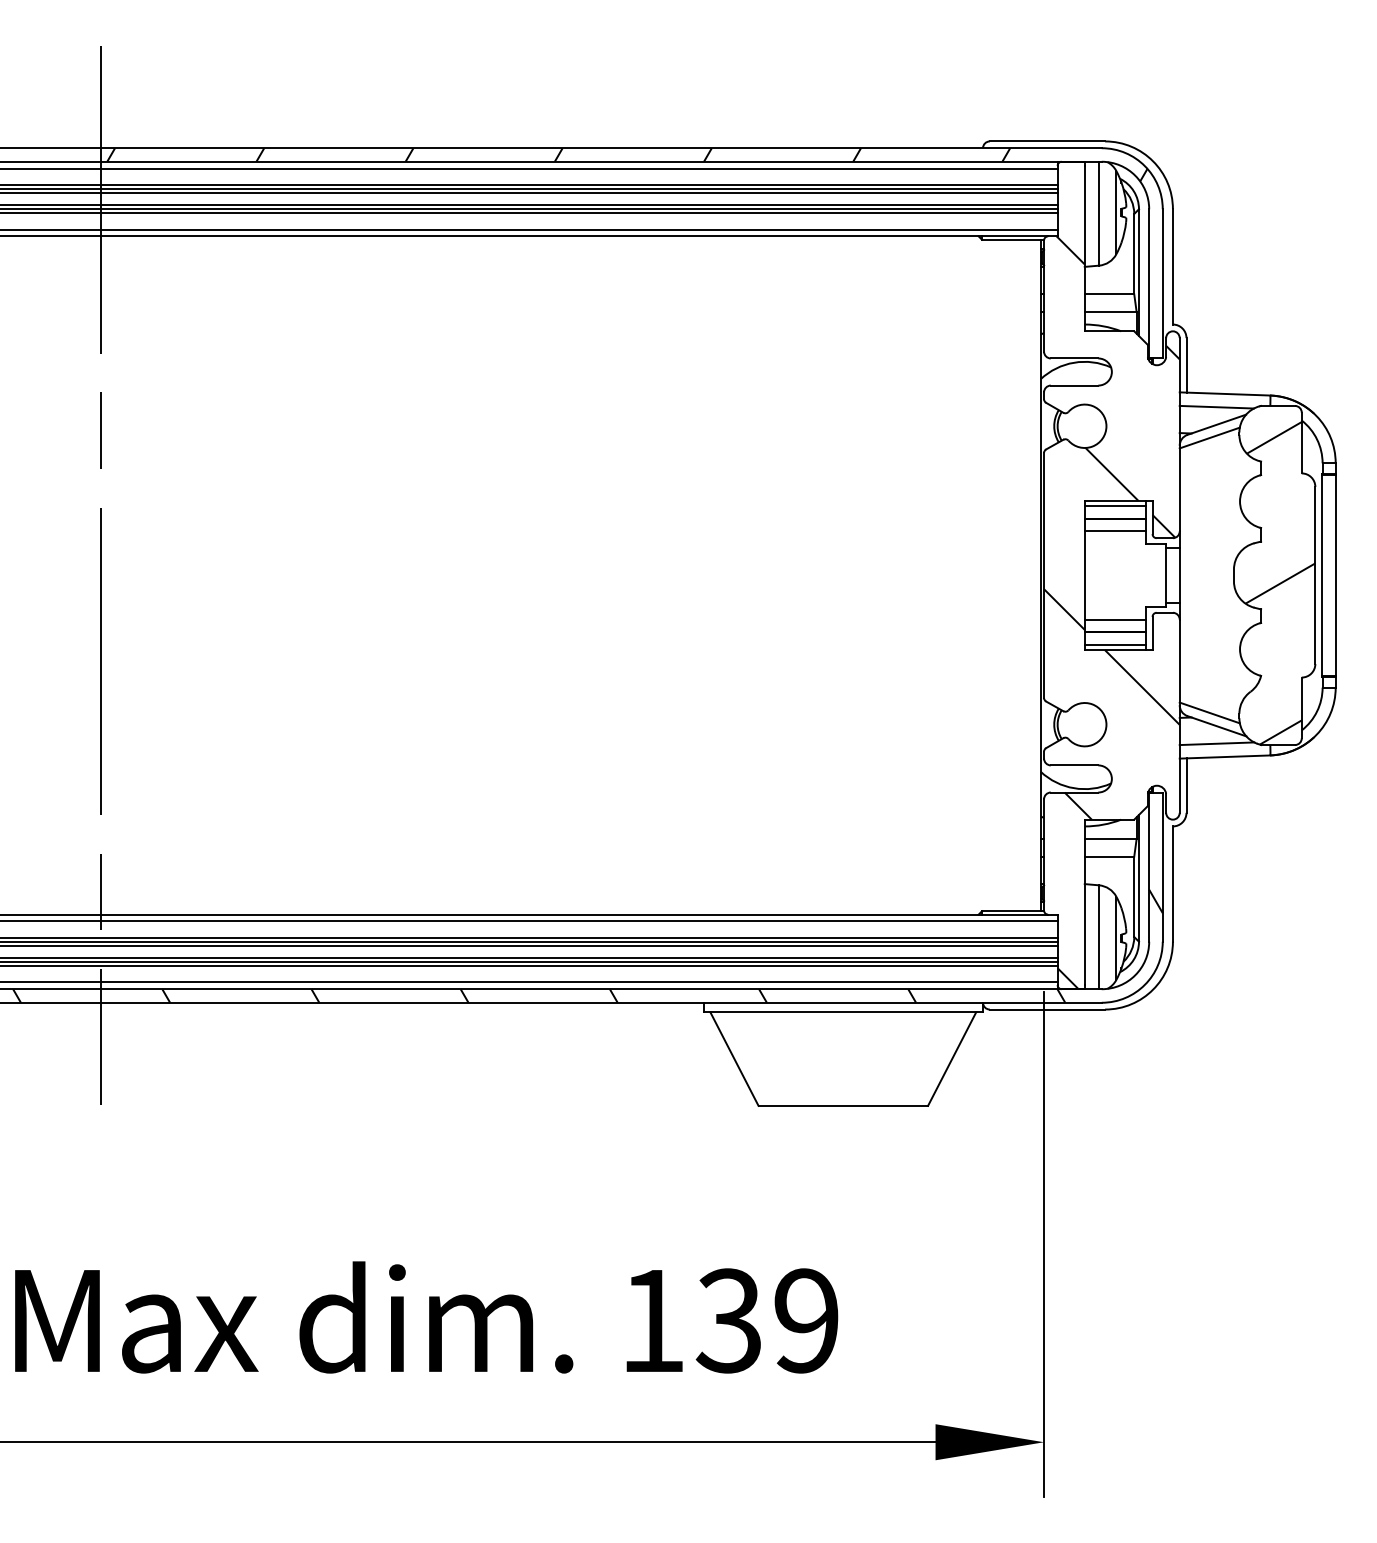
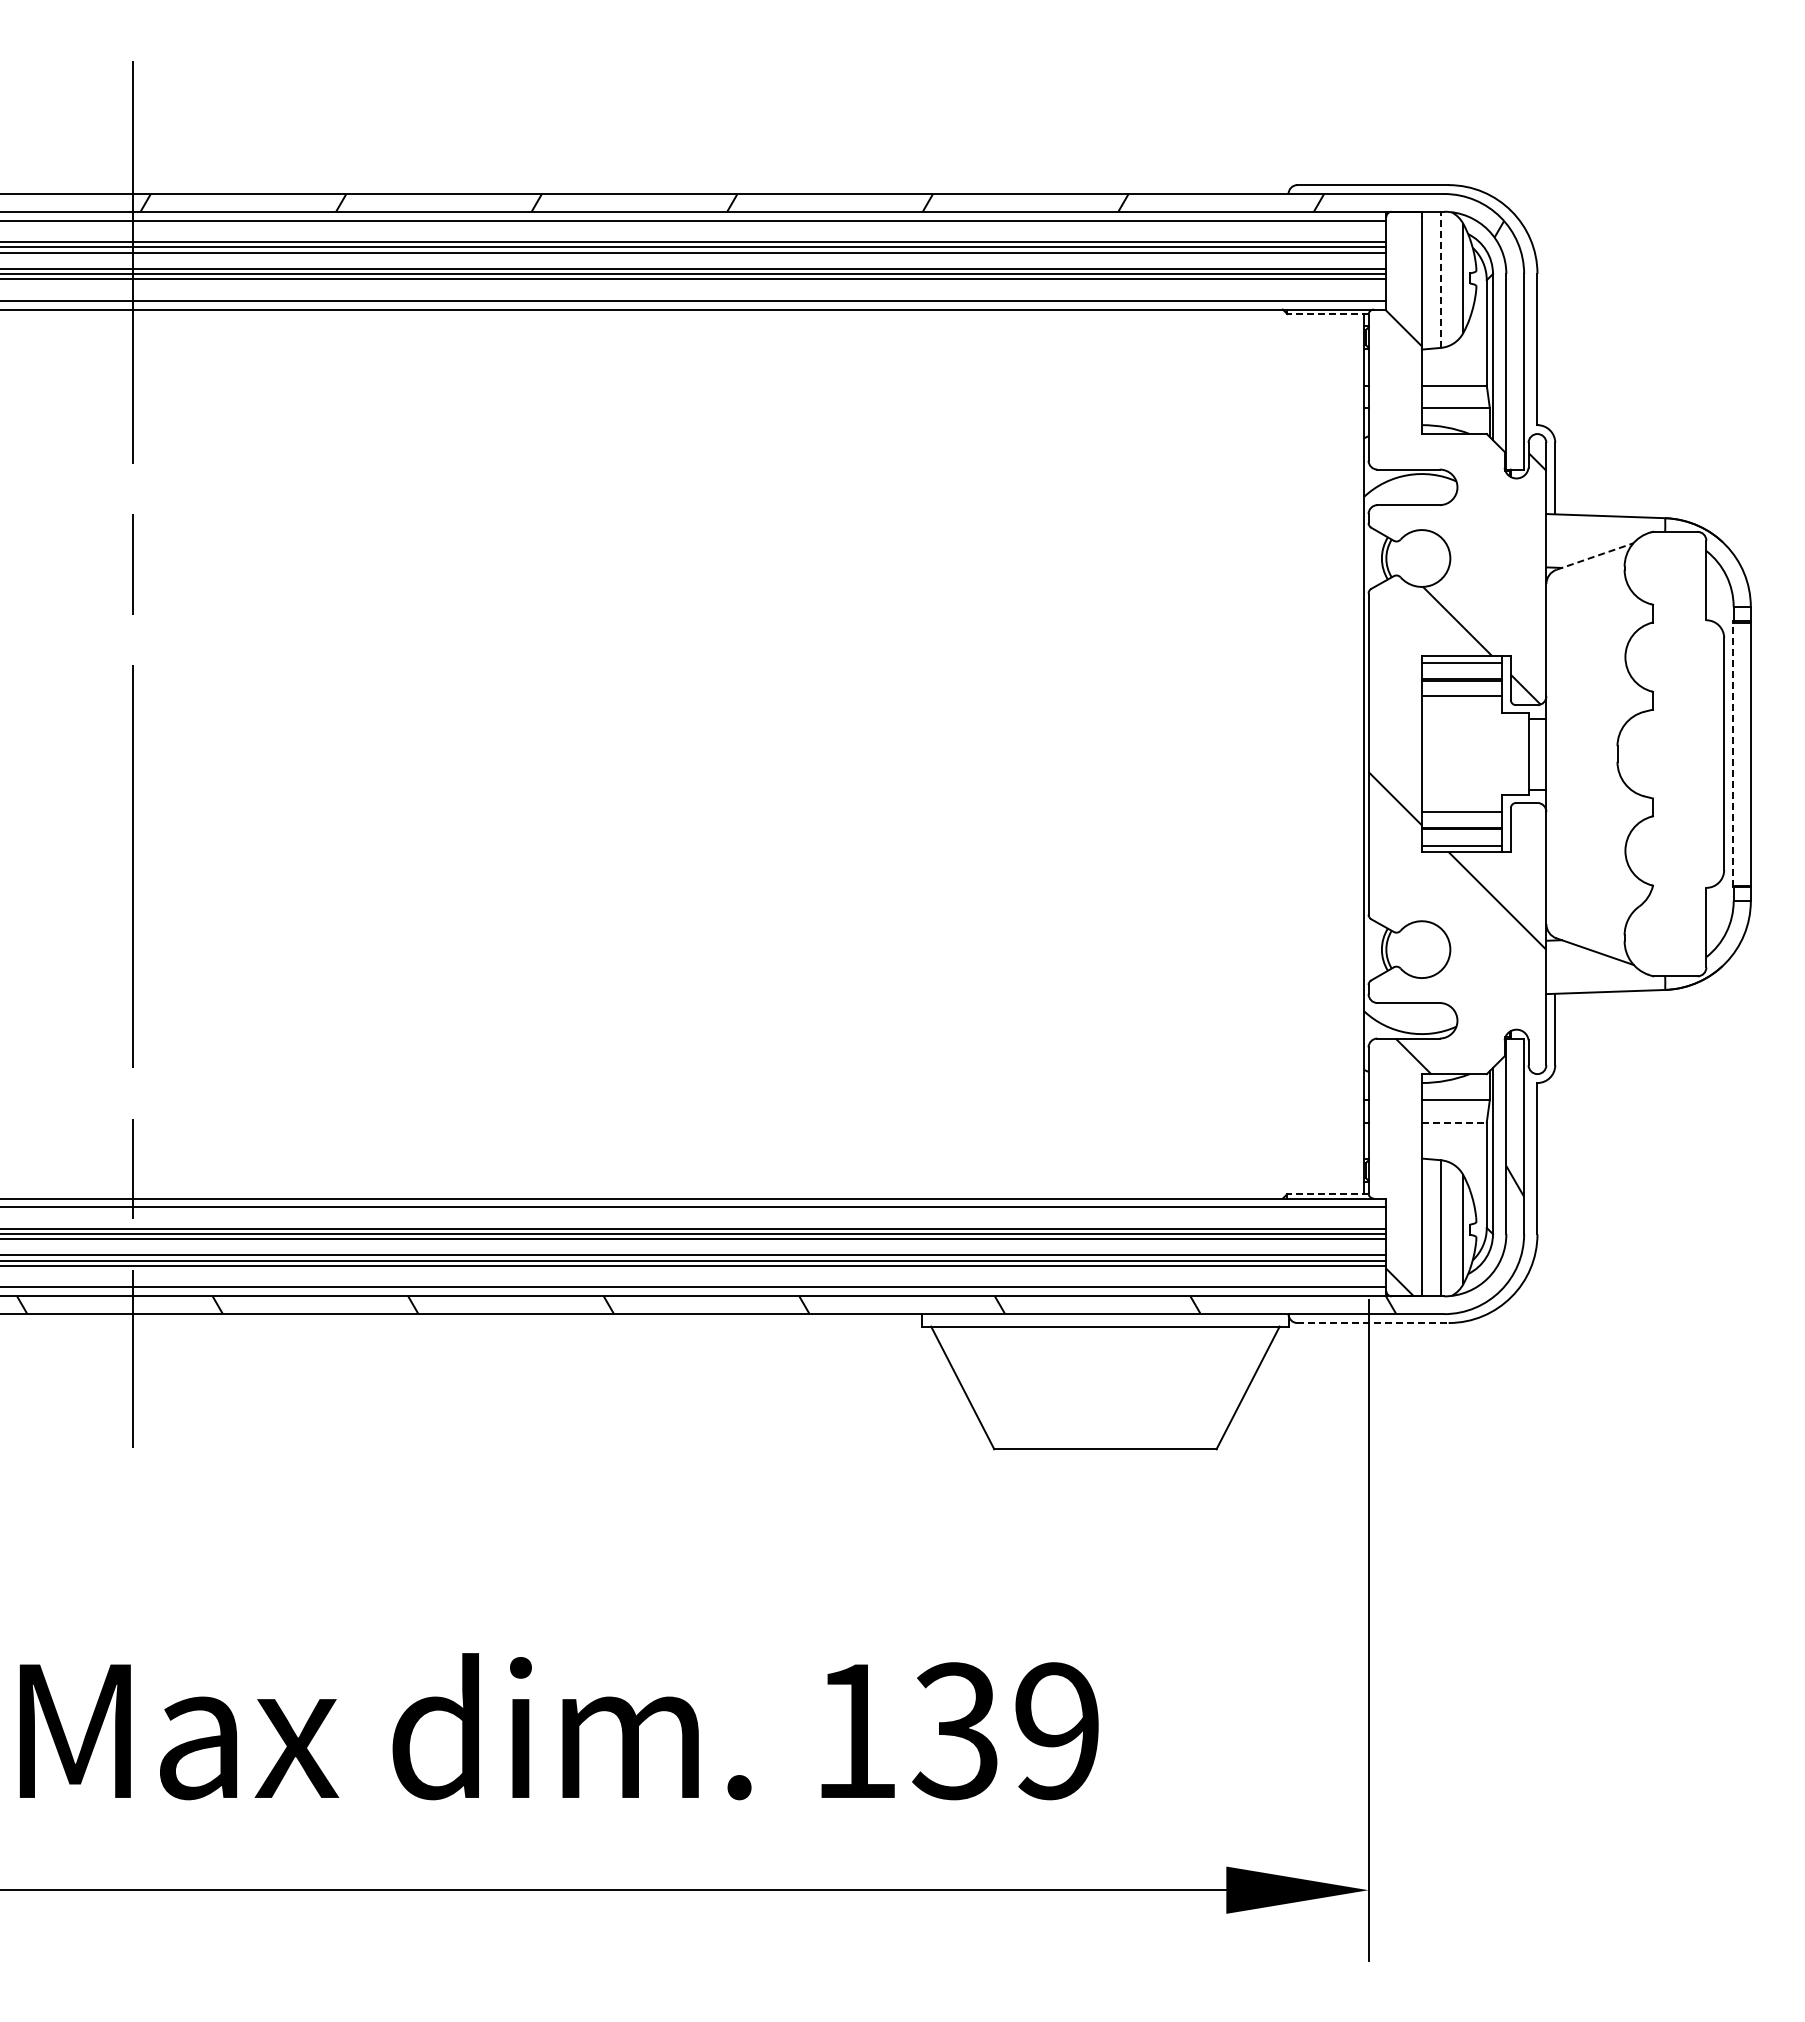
line: (1098, 213) -> (1440, 279), solid -> dashed
line: (1012, 240) -> (1327, 314), solid -> dashed
line: (1216, 407) -> (1594, 533), removed
line: (1217, 424) -> (1595, 556), solid -> dashed
line: (1209, 437) -> (1585, 573), removed
line: (1322, 575) -> (1733, 753), solid -> dashed
hatch: (1280, 582) -> (1678, 763), removed
line: (1209, 712) -> (1585, 933), removed
line: (1217, 743) -> (1595, 974), removed
line: (1109, 856) -> (1454, 1122), solid -> dashed
line: (1012, 911) -> (1327, 1194), solid -> dashed
line: (1047, 1009) -> (1373, 1323), solid -> dashed

